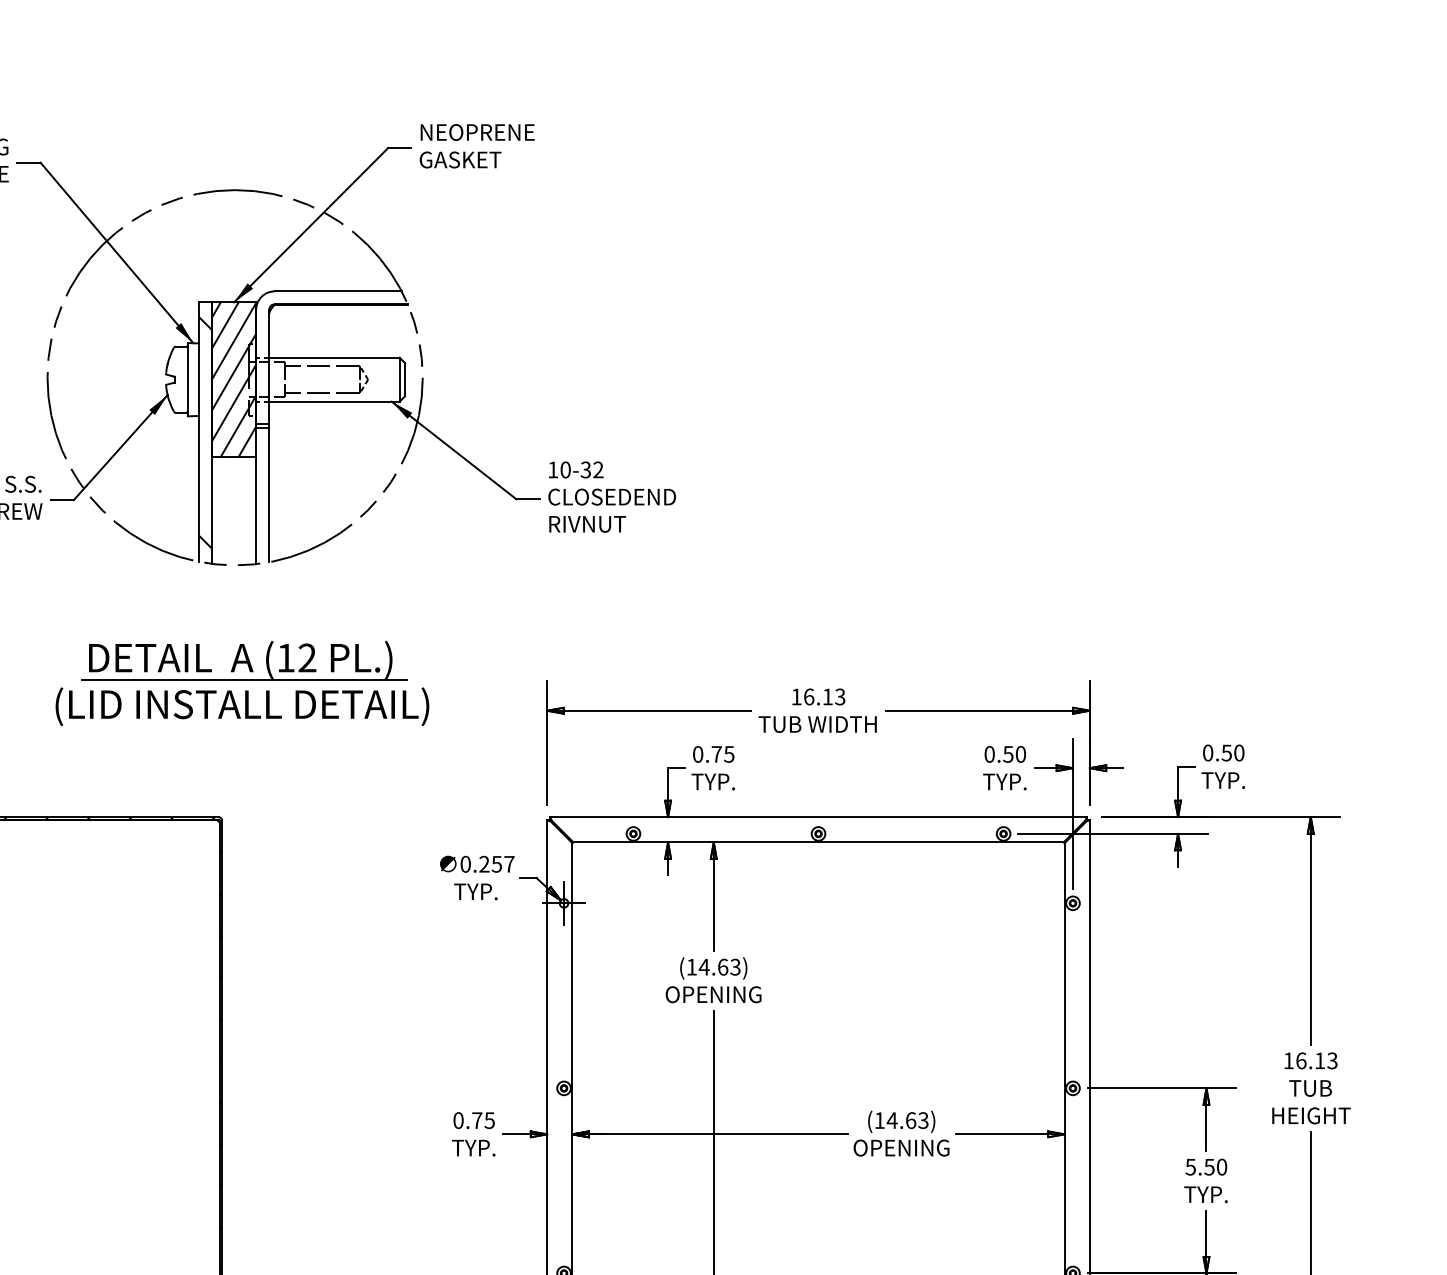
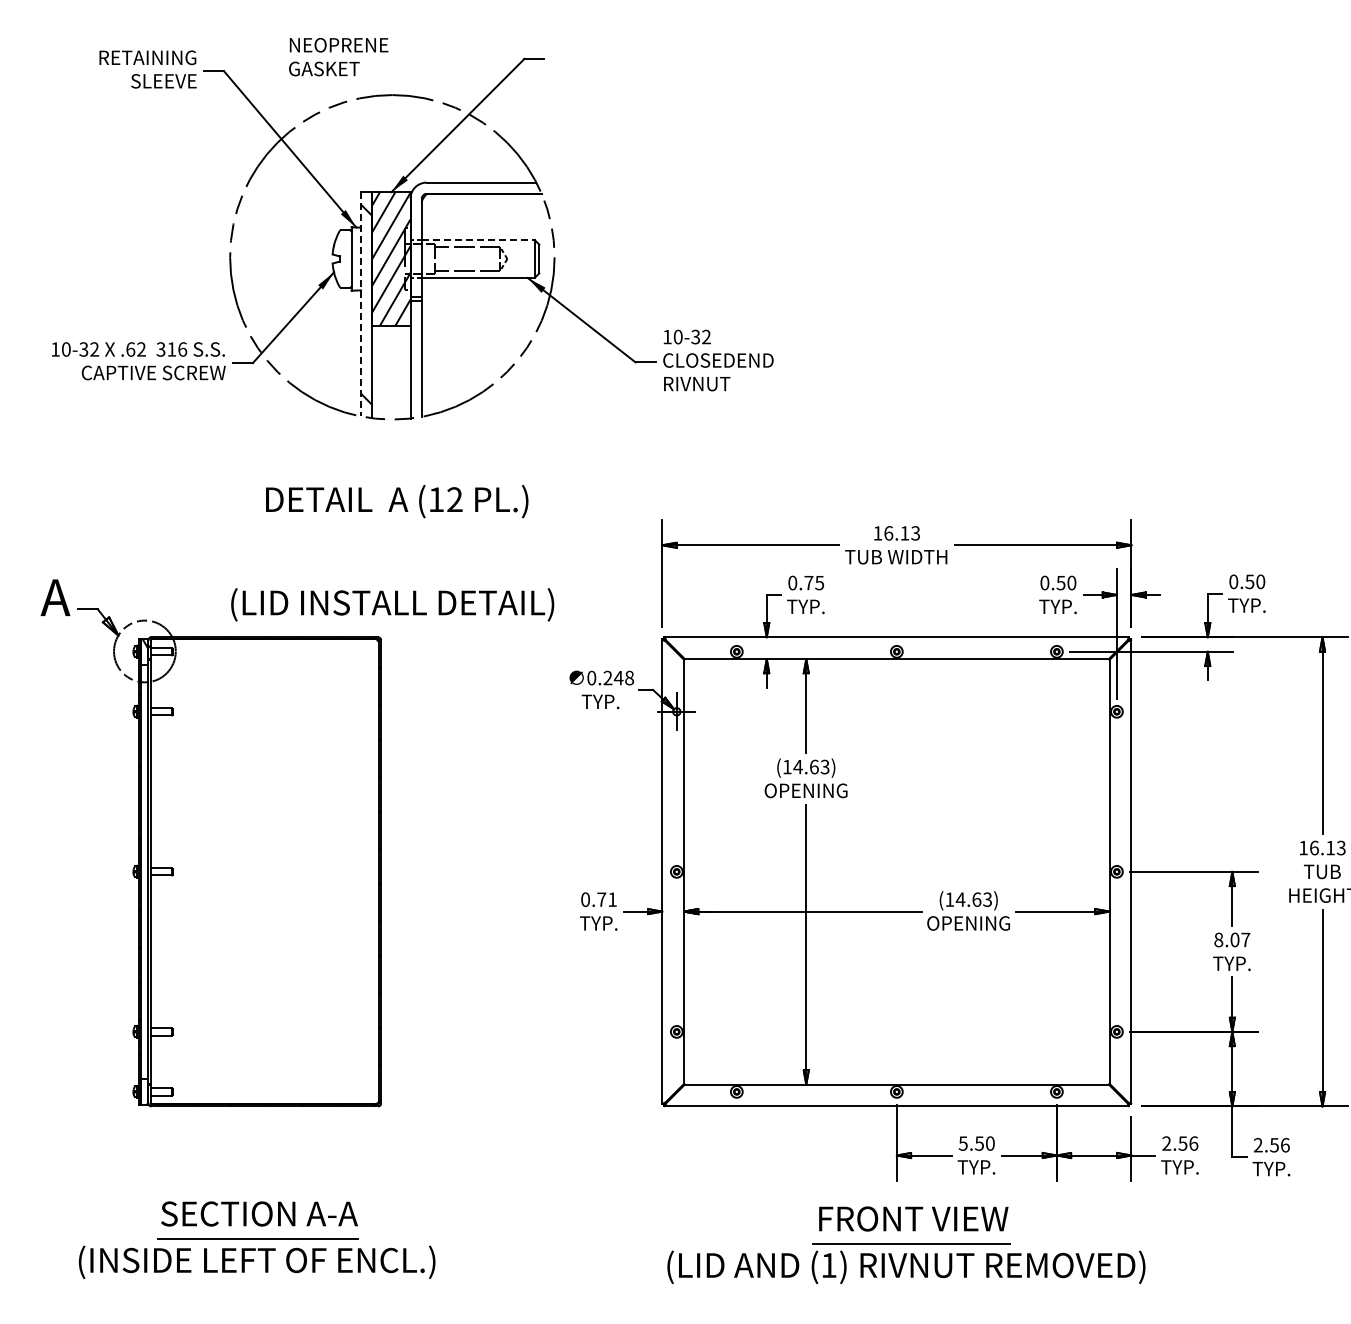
text: (476, 146) -> (338, 57), moved
line: (334, 358) -> (478, 240), solid -> dashed
line: (199, 432) -> (361, 304), solid -> dashed
line: (244, 679) -> (400, 518), removed
text: (242, 706) -> (392, 604), moved
text: (502, 863) -> (623, 677), 0.257 -> 0.248
text: (489, 1120) -> (612, 899), 0.75 -> 0.71
text: (1206, 1166) -> (1232, 939), 5.50 -> 8.07

